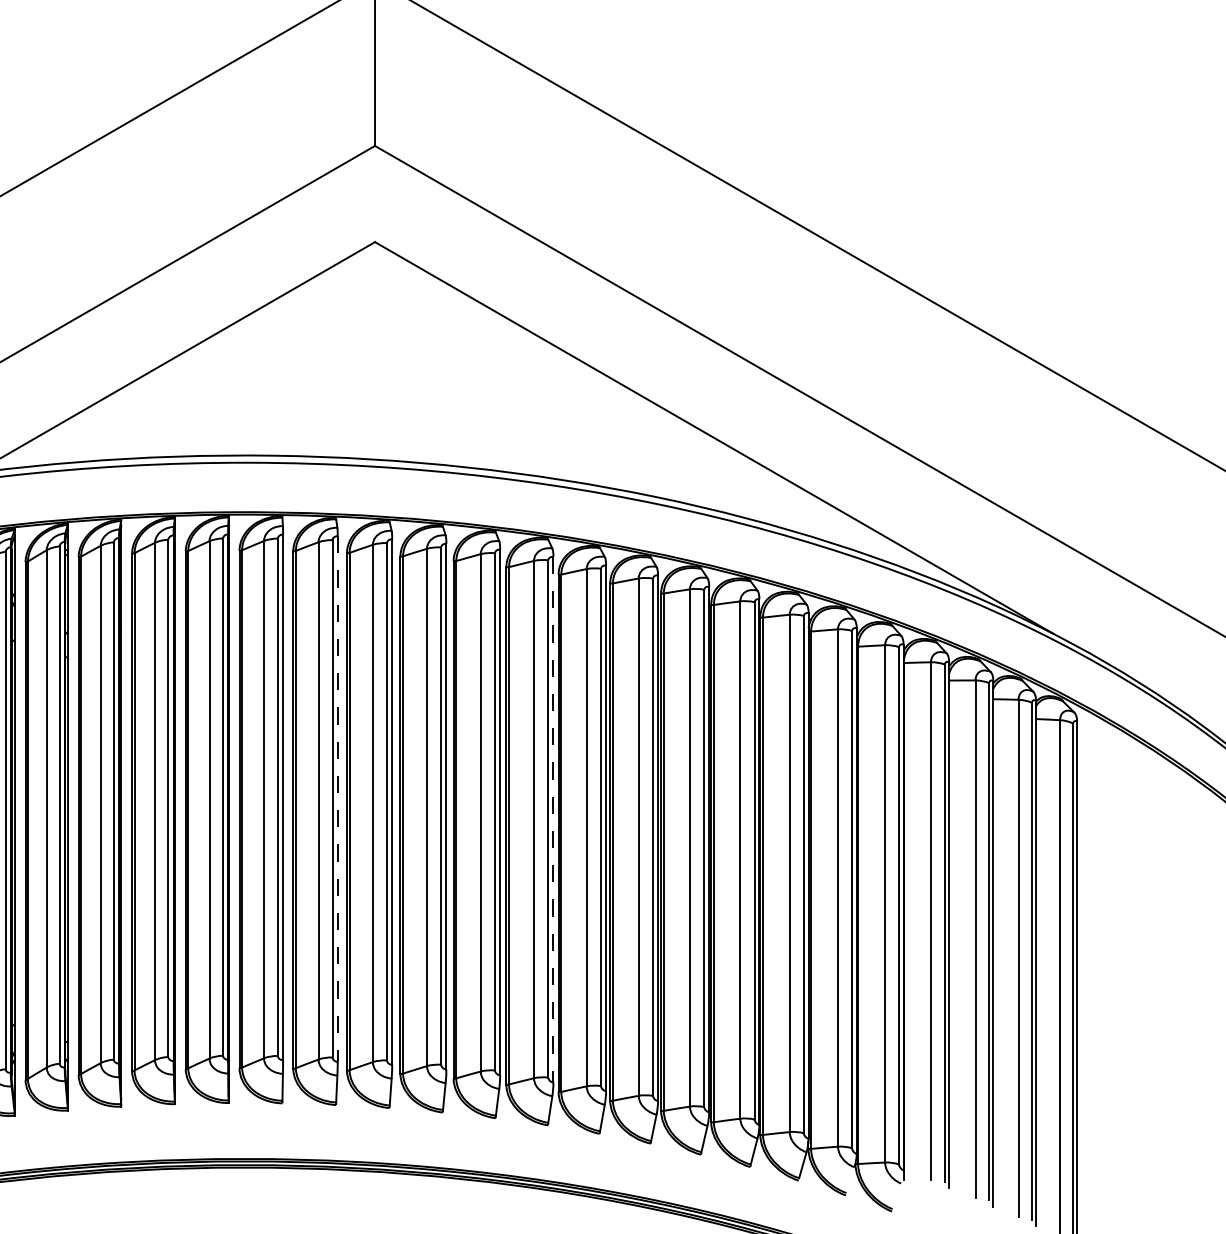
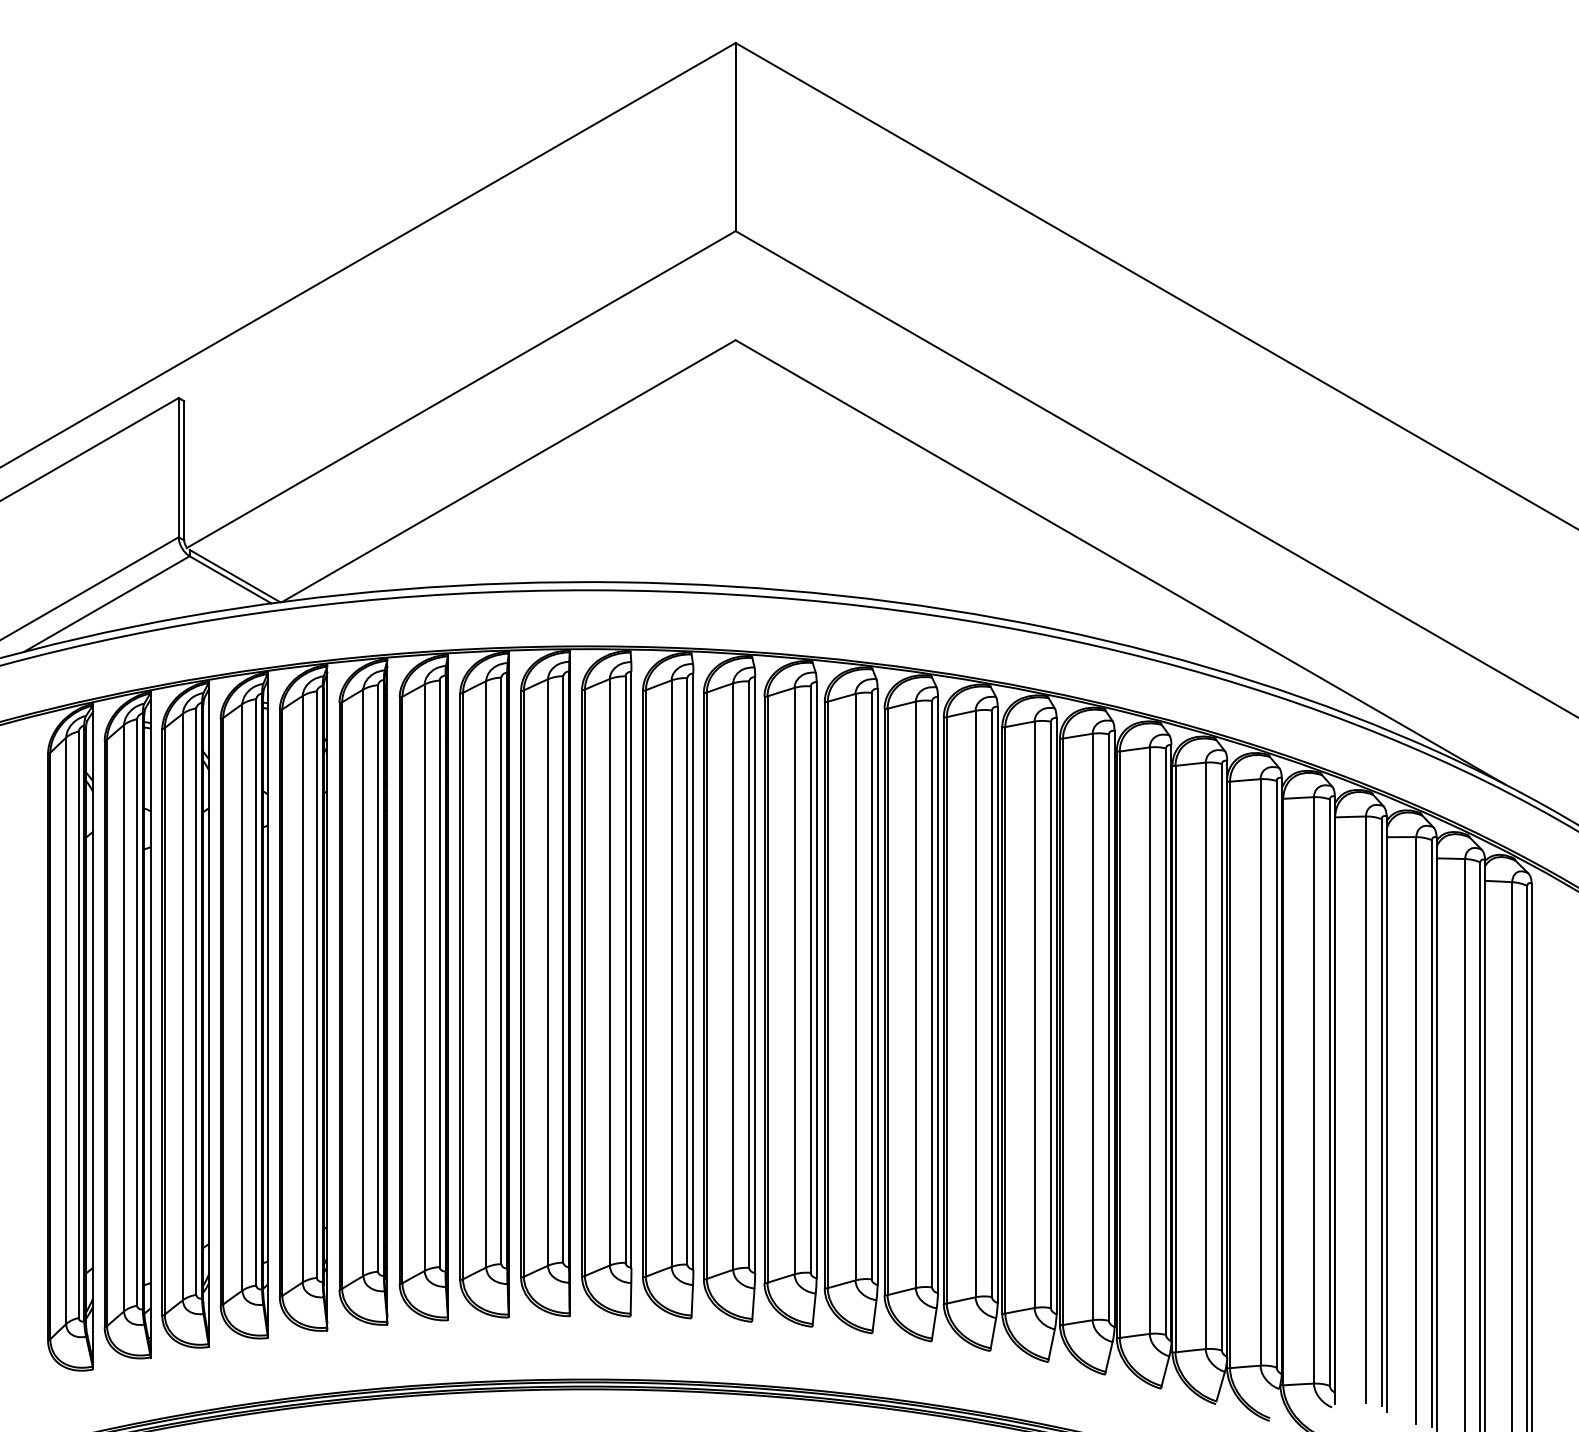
line: (337, 798) -> (693, 971), dashed -> solid
line: (553, 820) -> (937, 995), dashed -> solid

